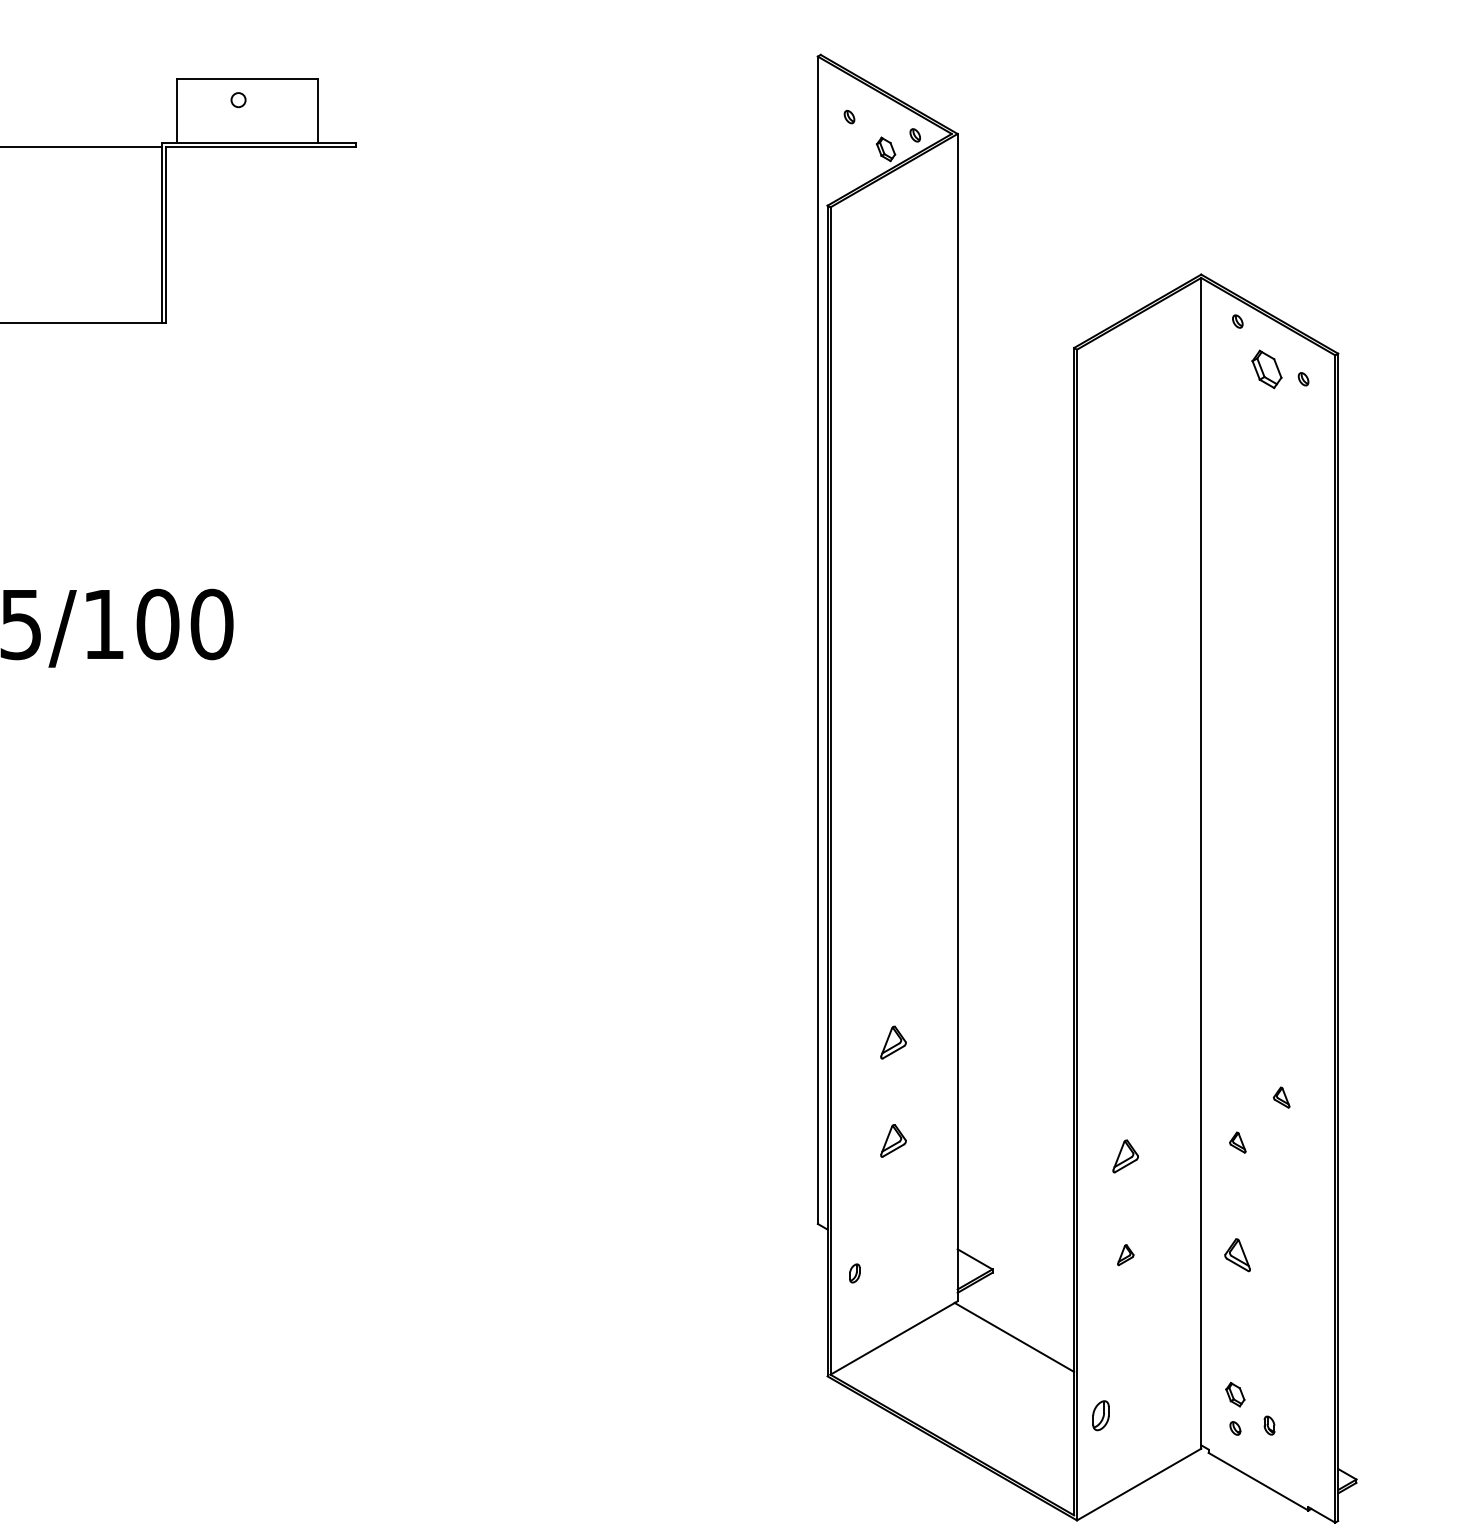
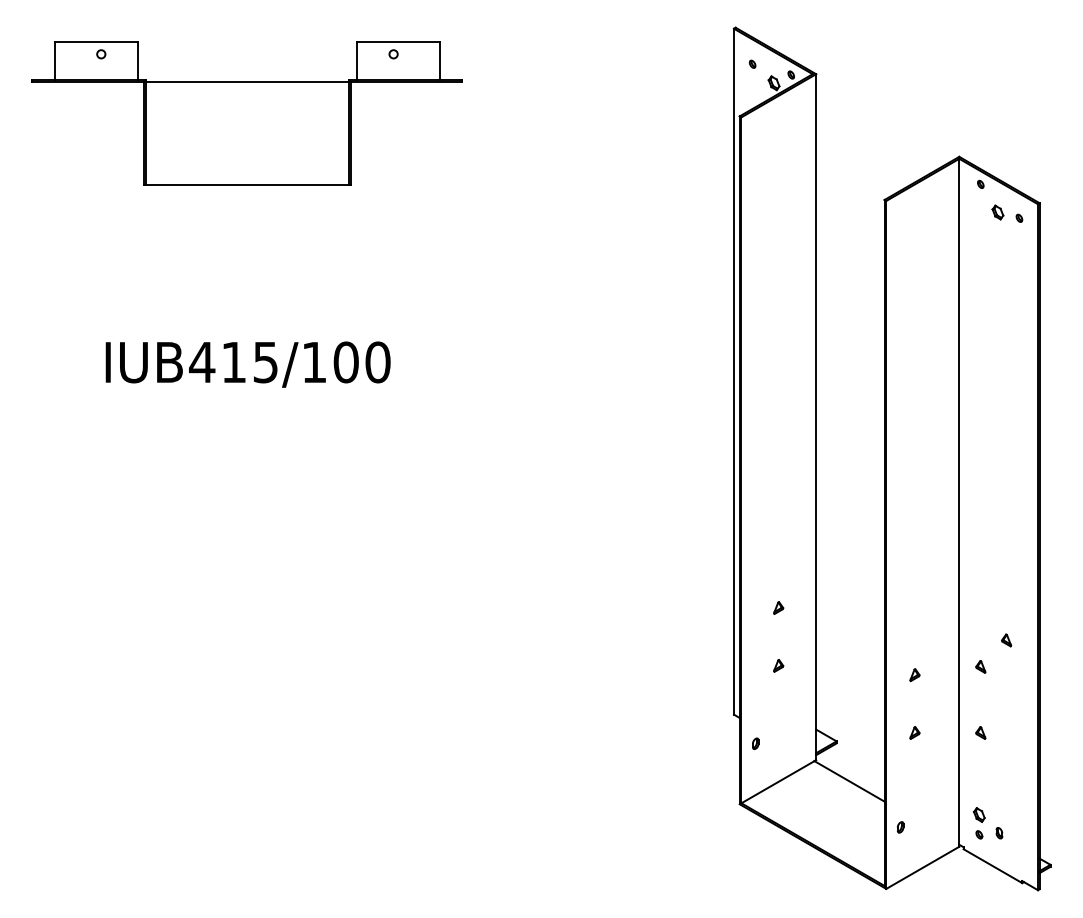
part: (1266, 369) -> (997, 212), size x0.62
part: (893, 1041) -> (778, 607), size x0.62
part: (893, 1140) -> (778, 665), size x0.62
part: (1125, 1157) -> (914, 675), size x0.62
part: (1237, 1254) -> (980, 732), size x0.62
part: (1101, 1415) -> (900, 827), size x0.62

